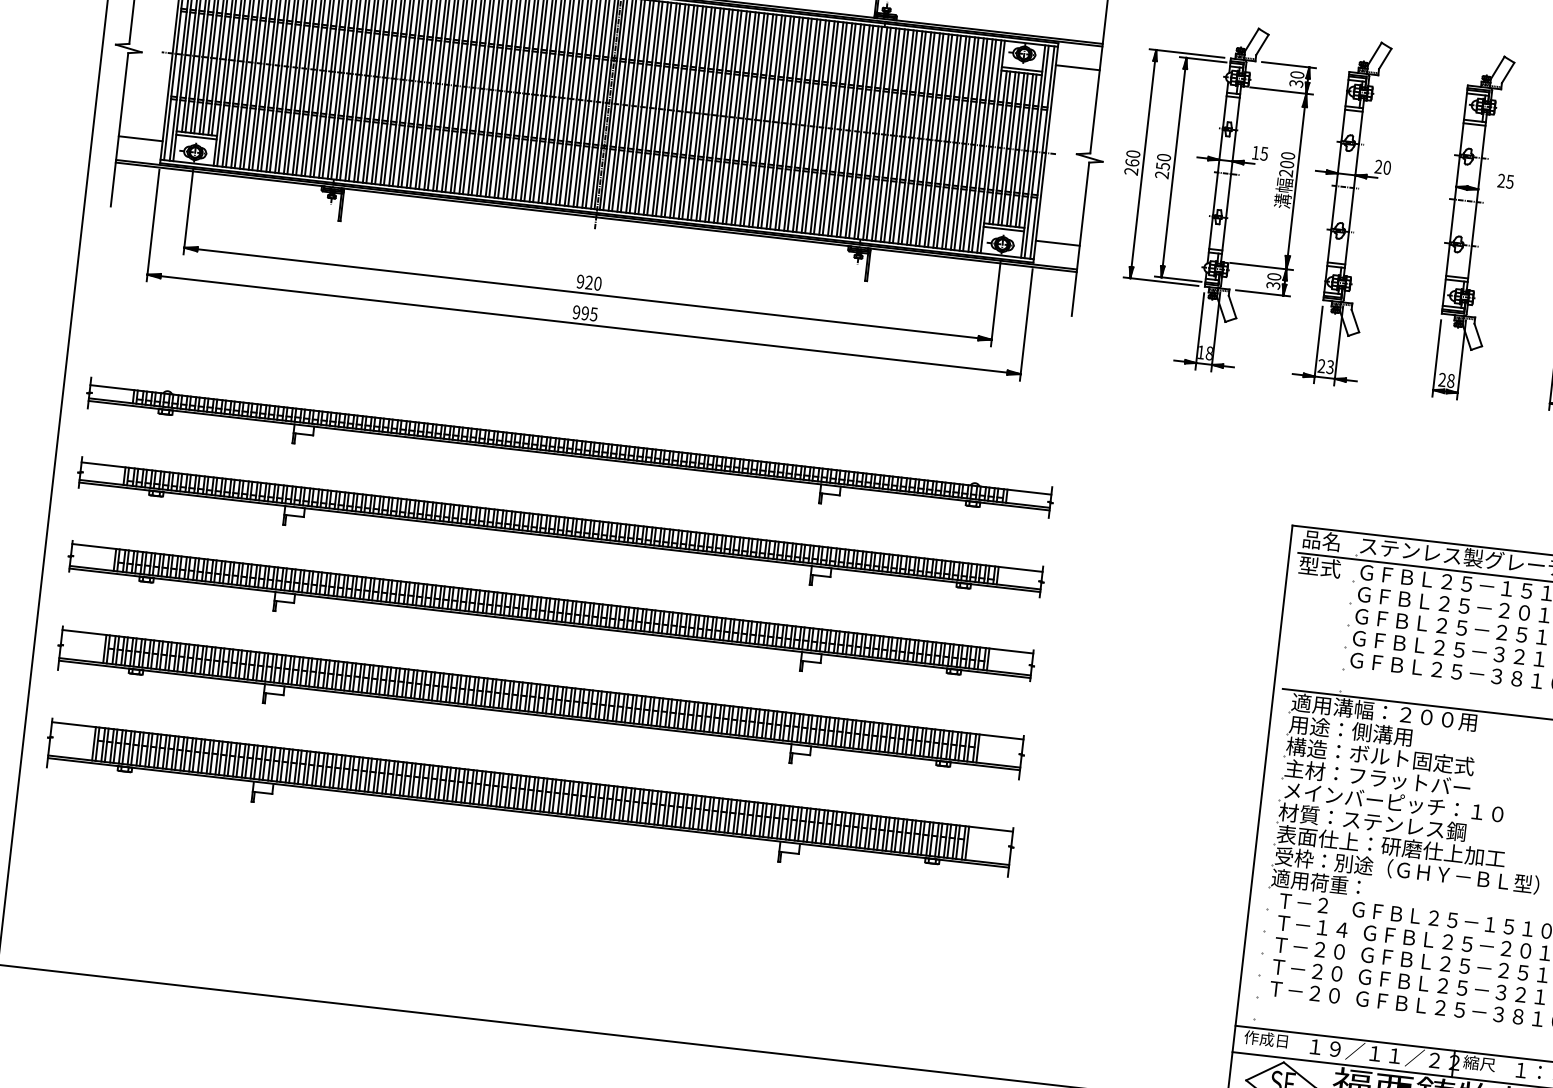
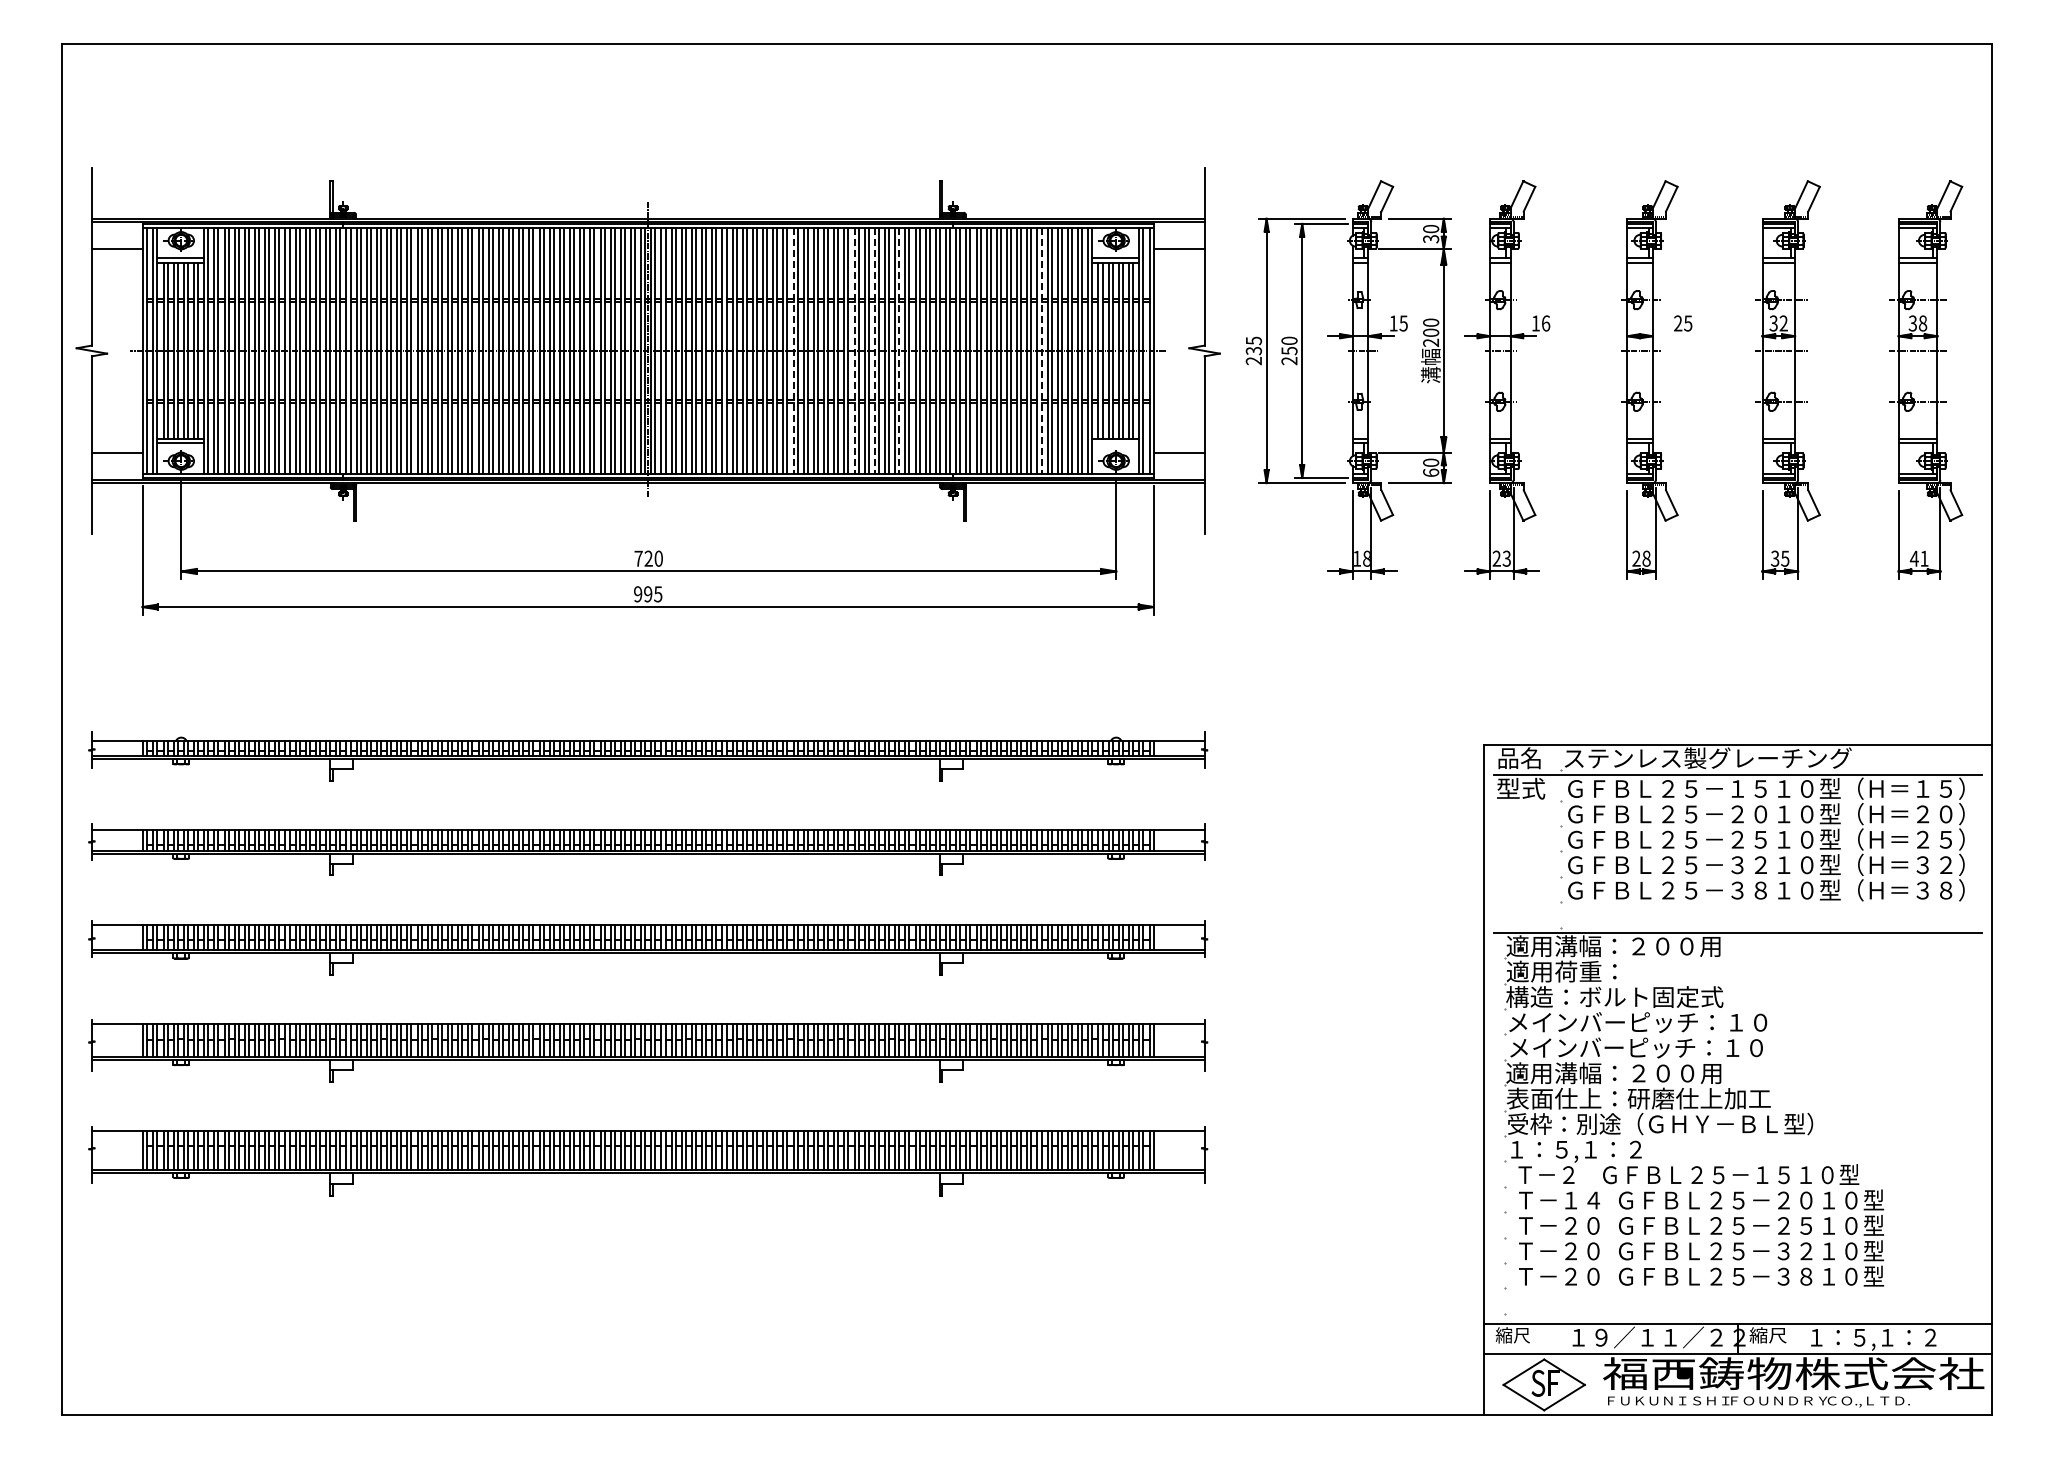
line: (734, 117) -> (793, 350), solid -> dashed
line: (787, 123) -> (854, 350), solid -> dashed
line: (804, 125) -> (874, 350), solid -> dashed
line: (826, 127) -> (899, 350), solid -> dashed
line: (948, 141) -> (1041, 350), solid -> dashed
text: (1132, 158) -> (1253, 345), 260 -> 235
text: (1382, 167) -> (1540, 323), 20 -> 16
line: (1003, 229) -> (1115, 443), removed
text: (580, 281) -> (638, 558), 920 -> 720
text: (1273, 285) -> (1431, 472), 30 -> 60
text: (1350, 730) -> (1577, 971), 用途：側溝用 -> 適用荷重：
text: (1397, 780) -> (1637, 1022), 主材：フラットバー -> メインバーピッチ：１０
text: (1372, 822) -> (1614, 1073), 材質：ステンレス鋼 -> 適用溝幅：２００用
text: (1329, 884) -> (1573, 1150), 適用荷重： -> １：５,１：２
text: (1265, 1039) -> (1520, 1335), 作成日 -> 縮尺

